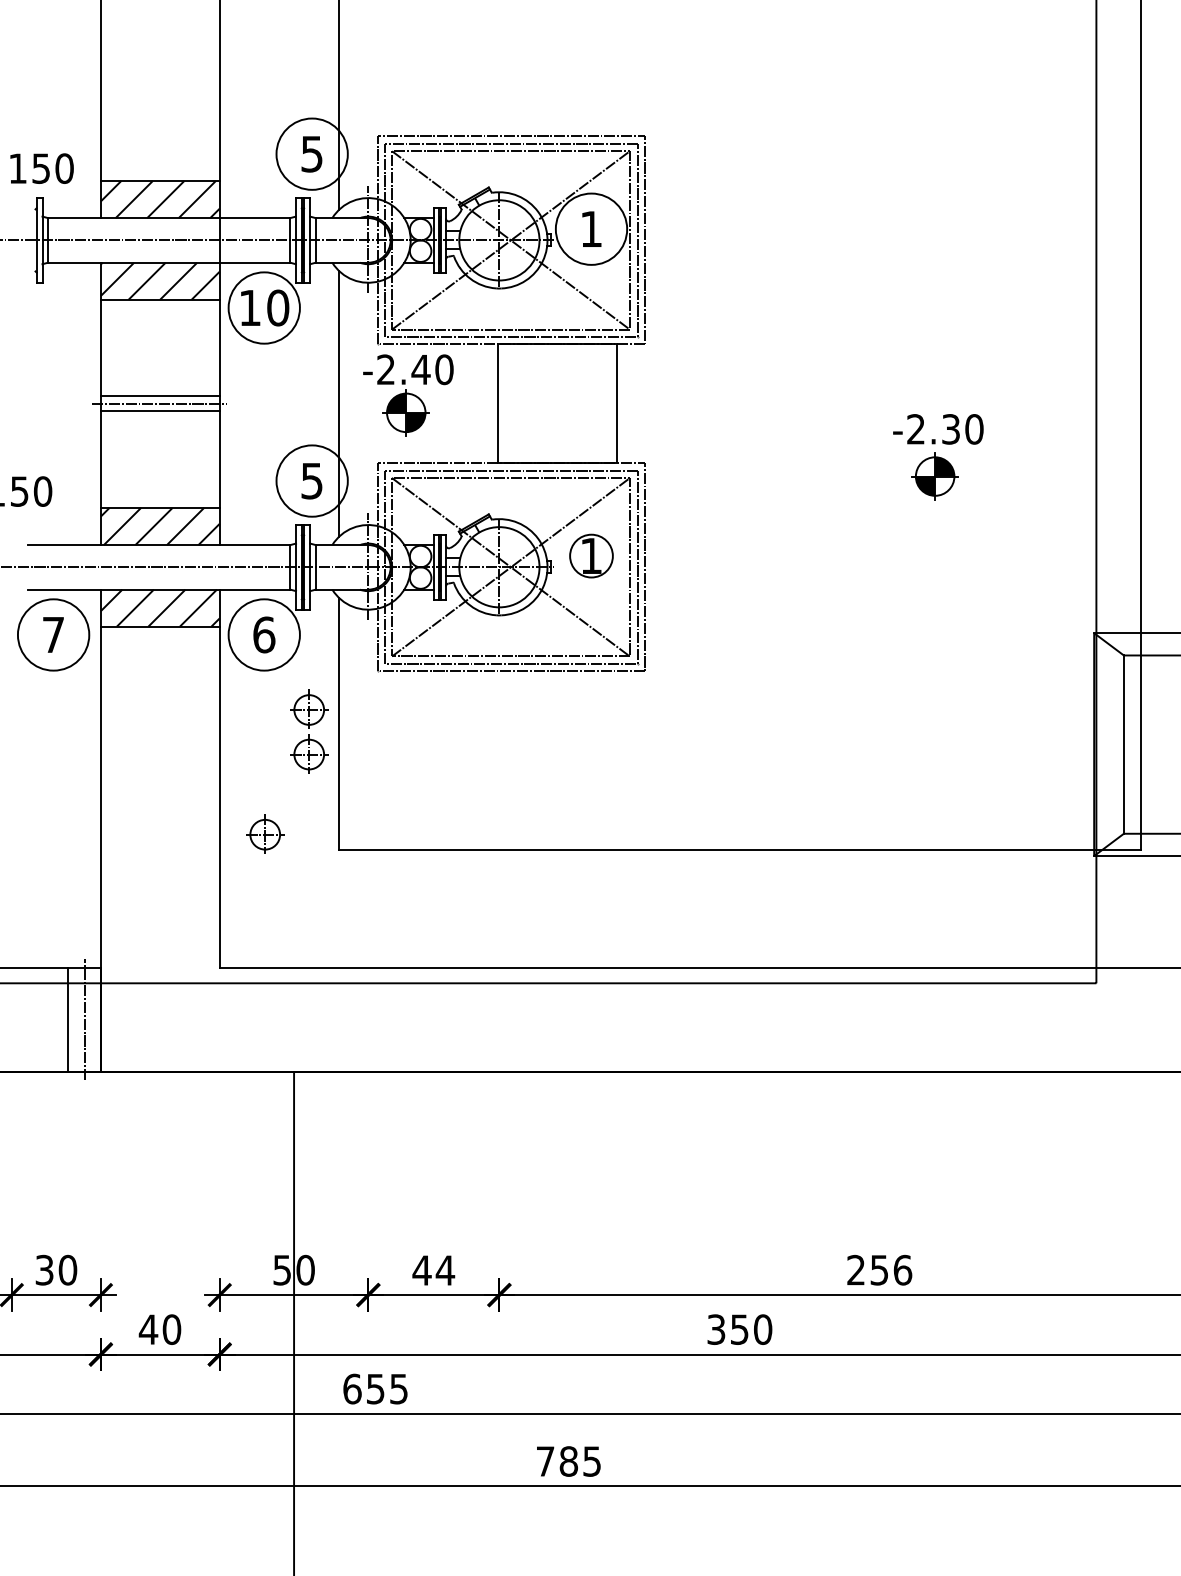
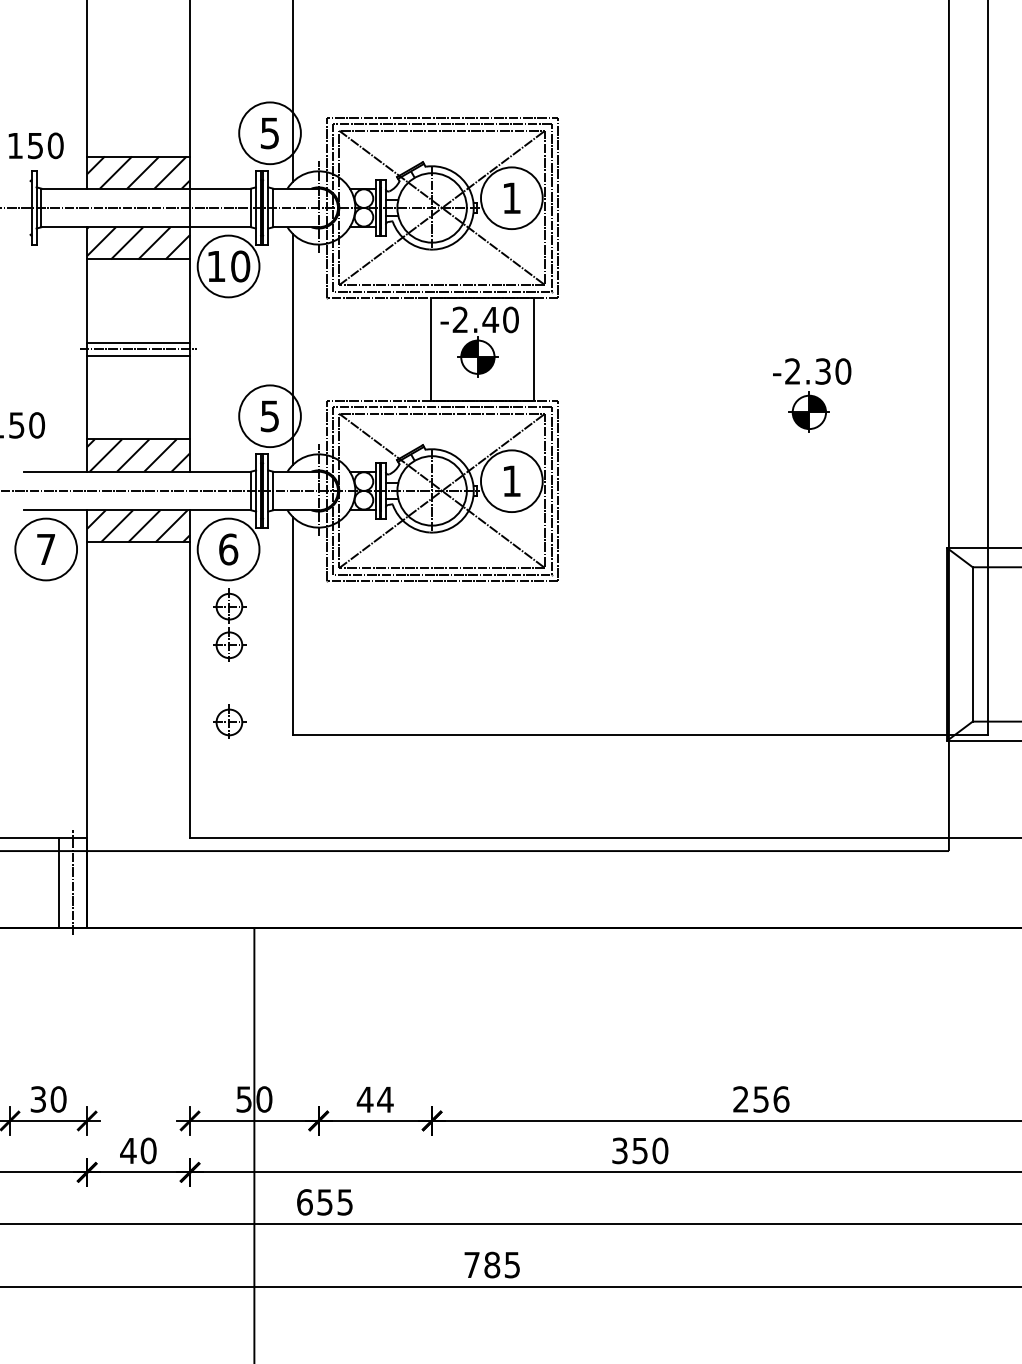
part: (408, 395) -> (479, 342), moved
circle: (591, 555) -> (511, 480), size x1.67
part: (309, 731) -> (229, 625), moved

